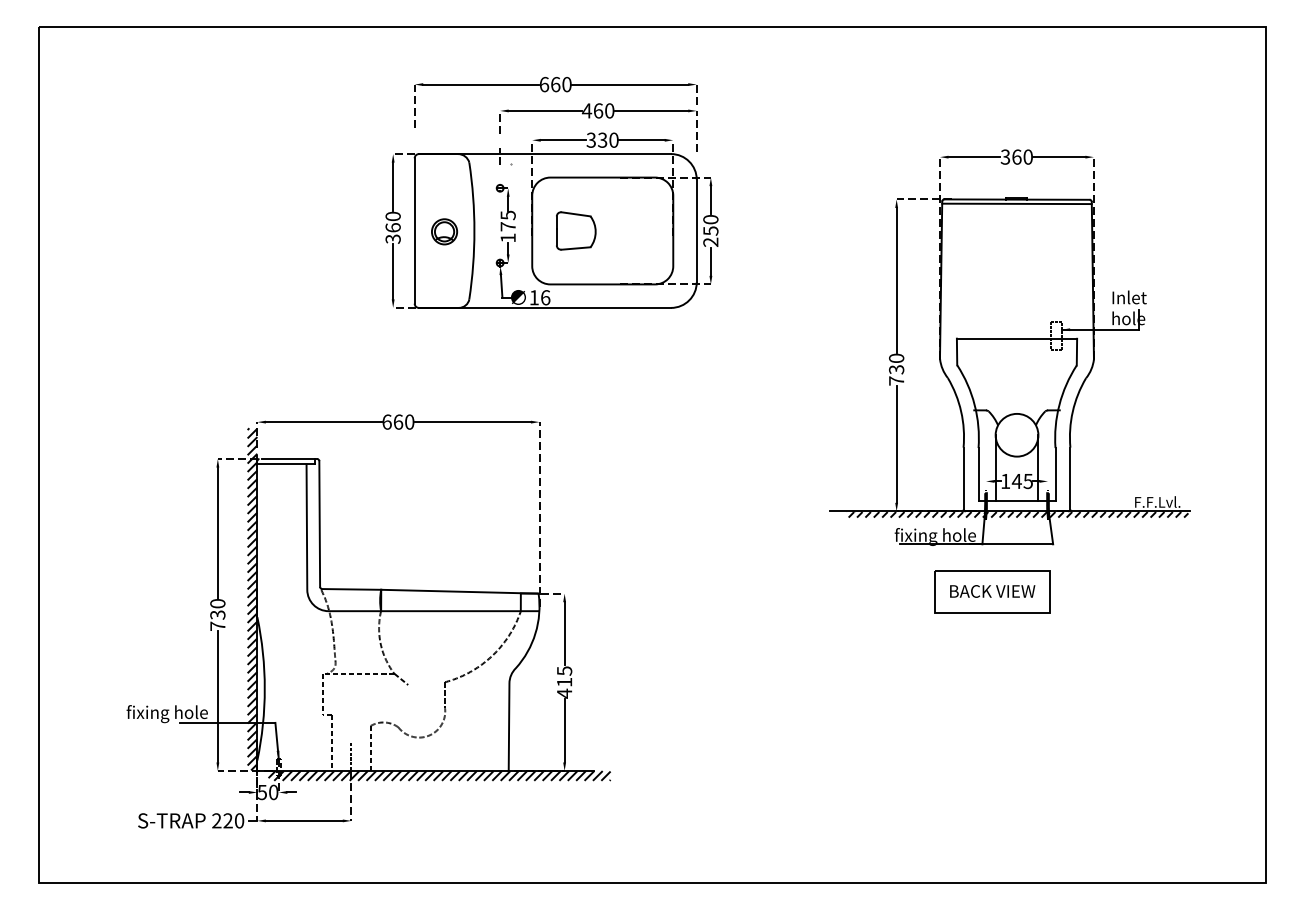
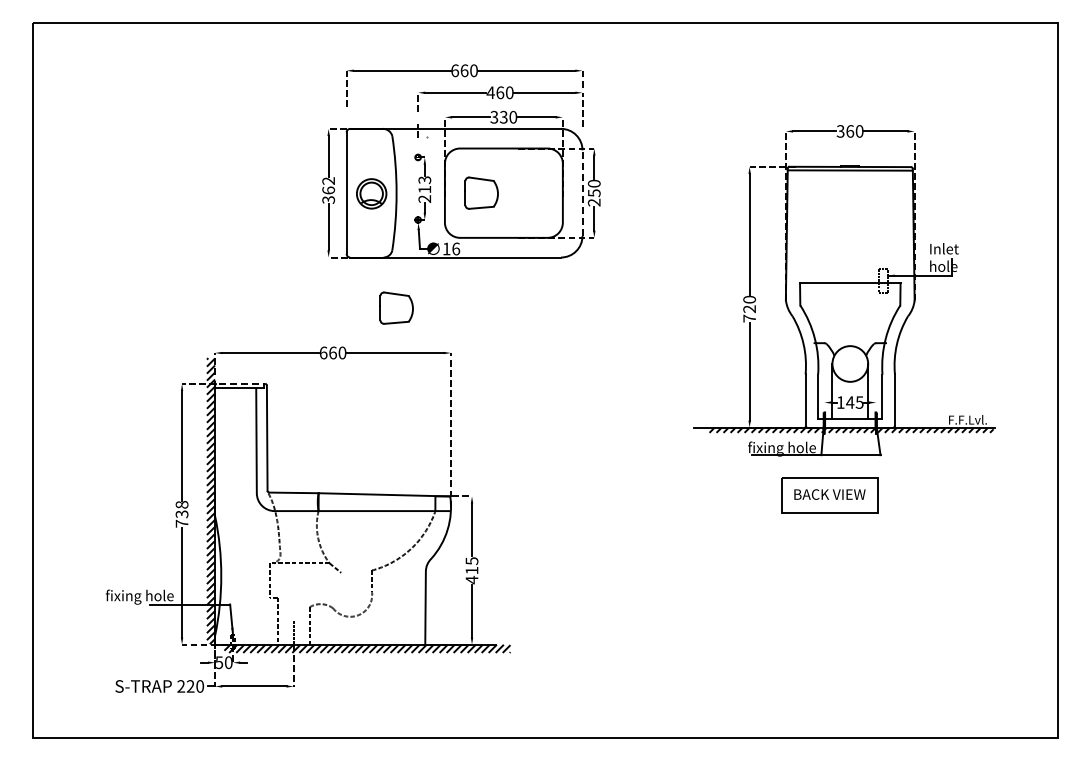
text: (392, 215) -> (328, 180), 360 -> 362
text: (507, 226) -> (424, 189), 175 -> 213
part: (444, 231) -> (371, 193), size x1.4
line: (696, 231) -> (582, 193), solid -> dashed
part: (474, 367) -> (396, 307), added
text: (896, 370) -> (749, 309), 730 -> 720
line: (290, 458) -> (242, 383), solid -> dashed
text: (218, 603) -> (182, 504), 730 -> 738

